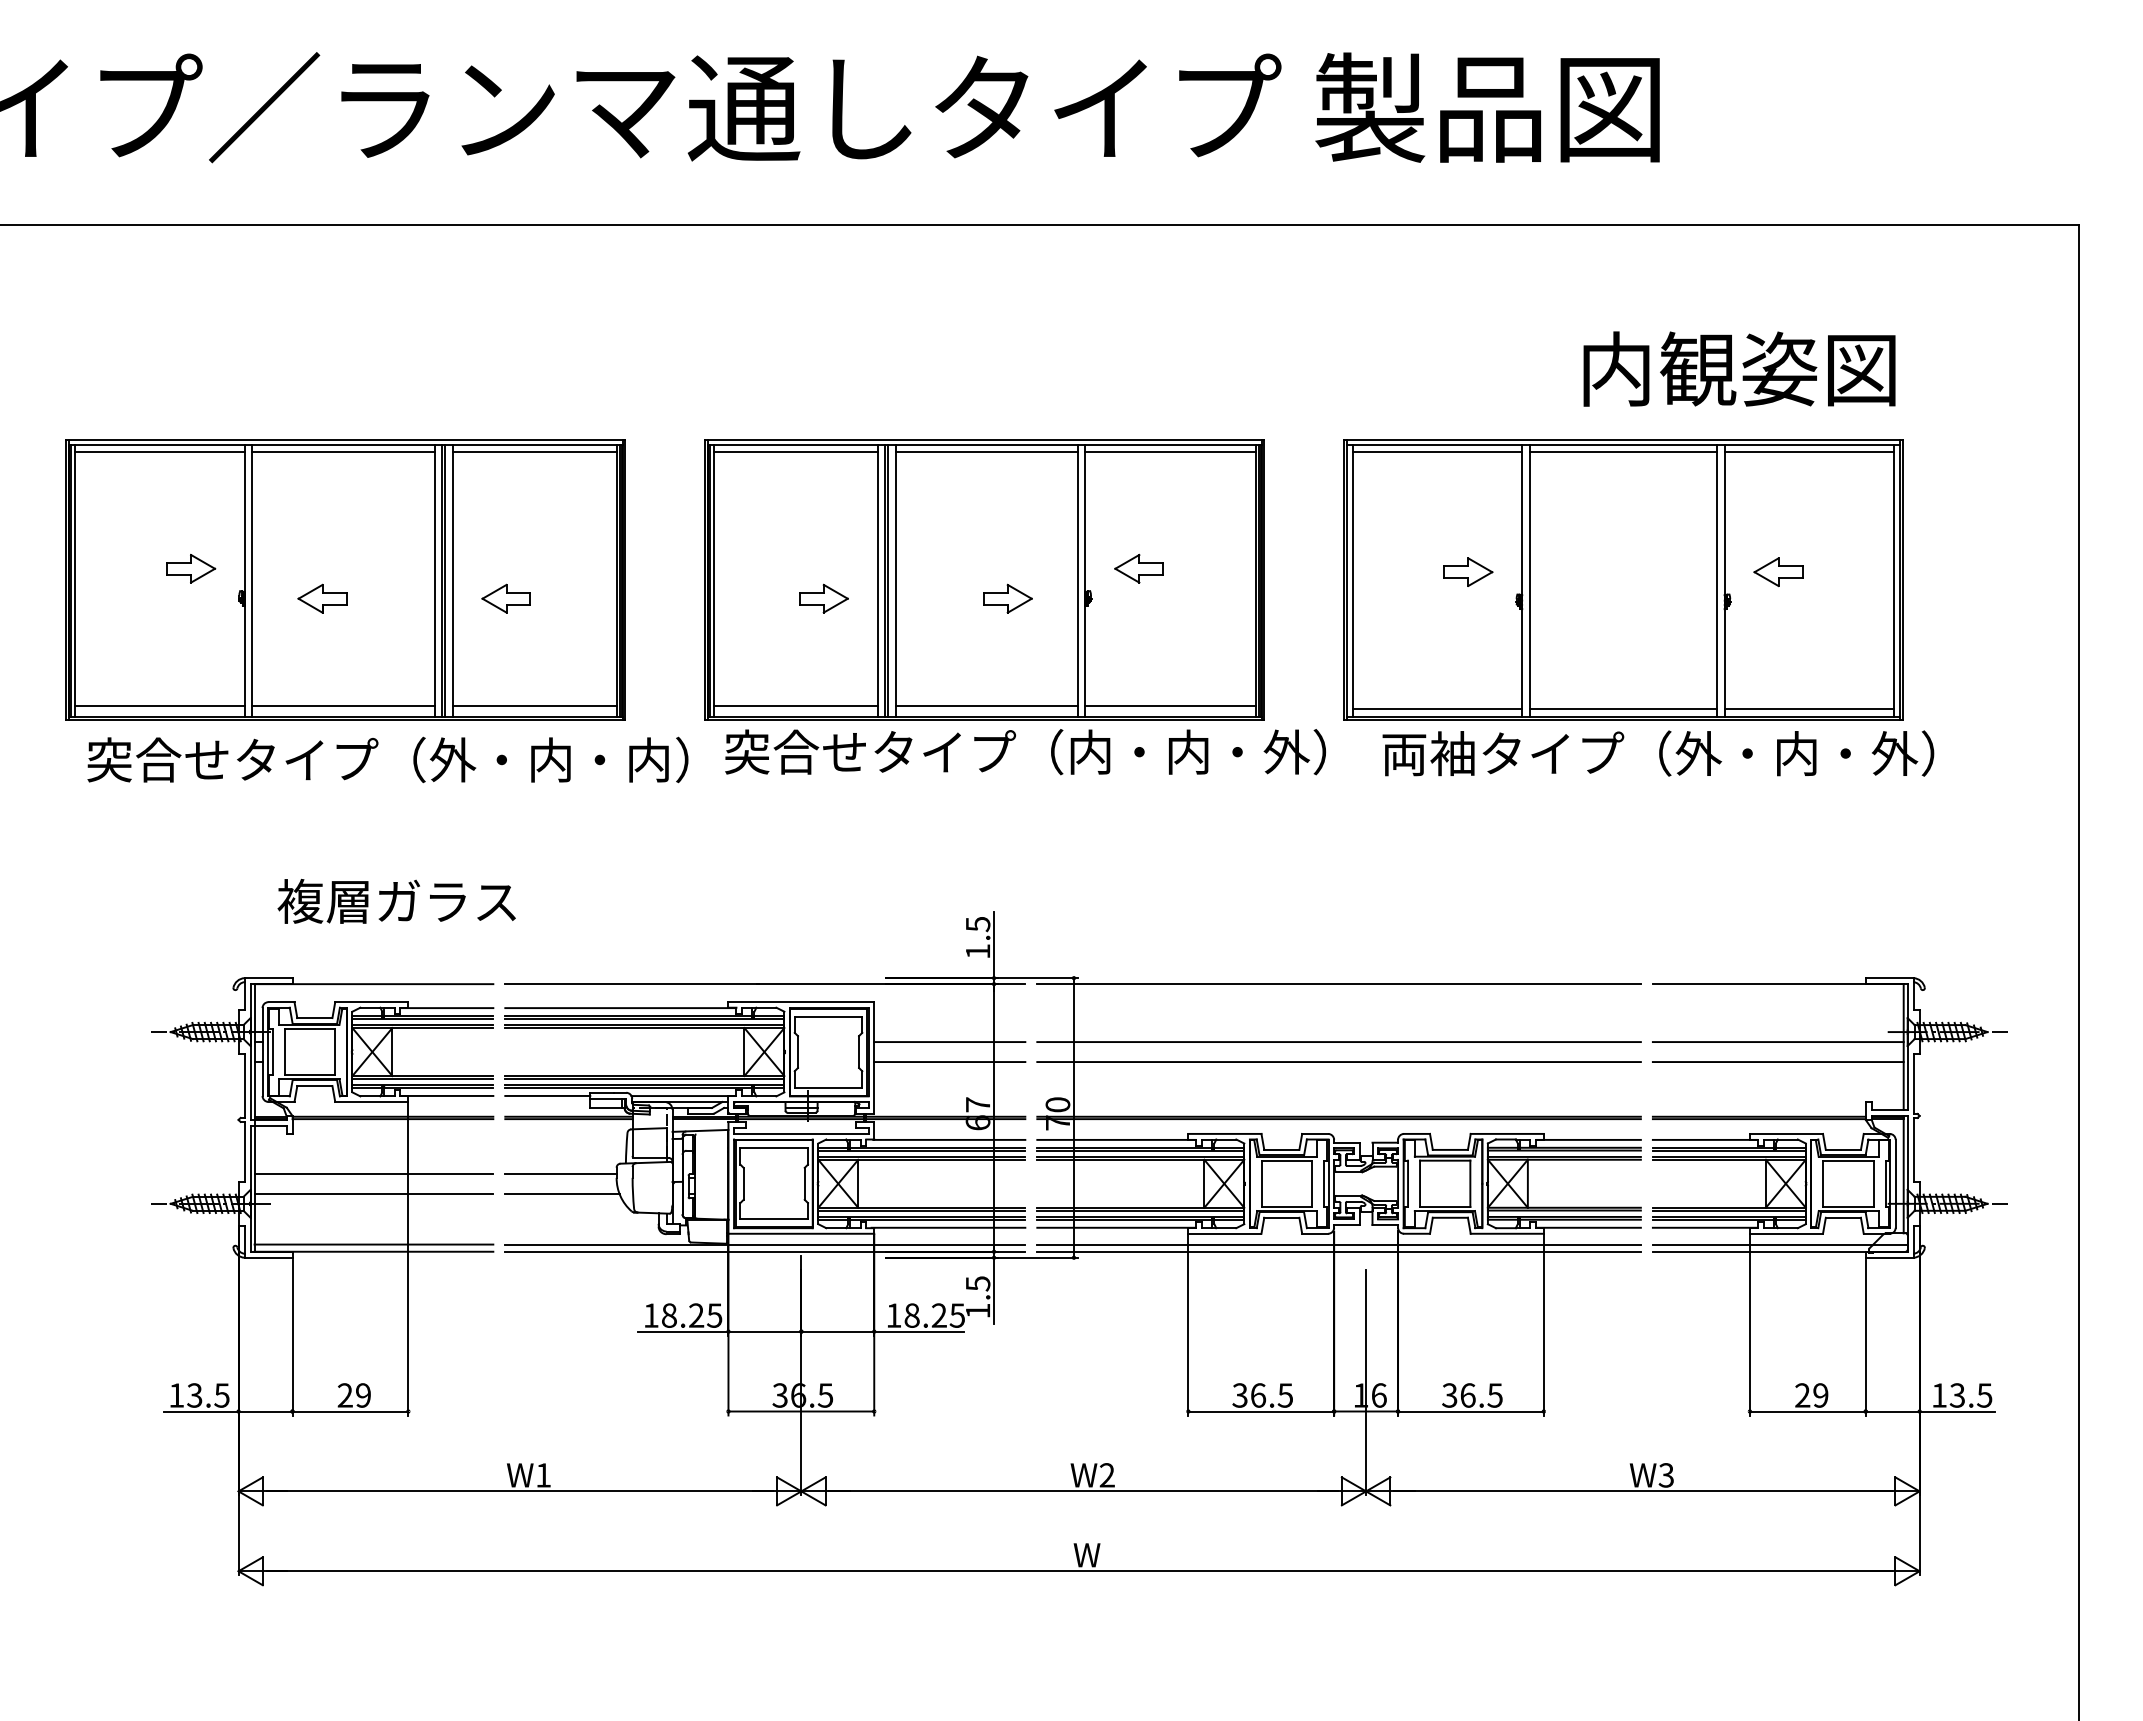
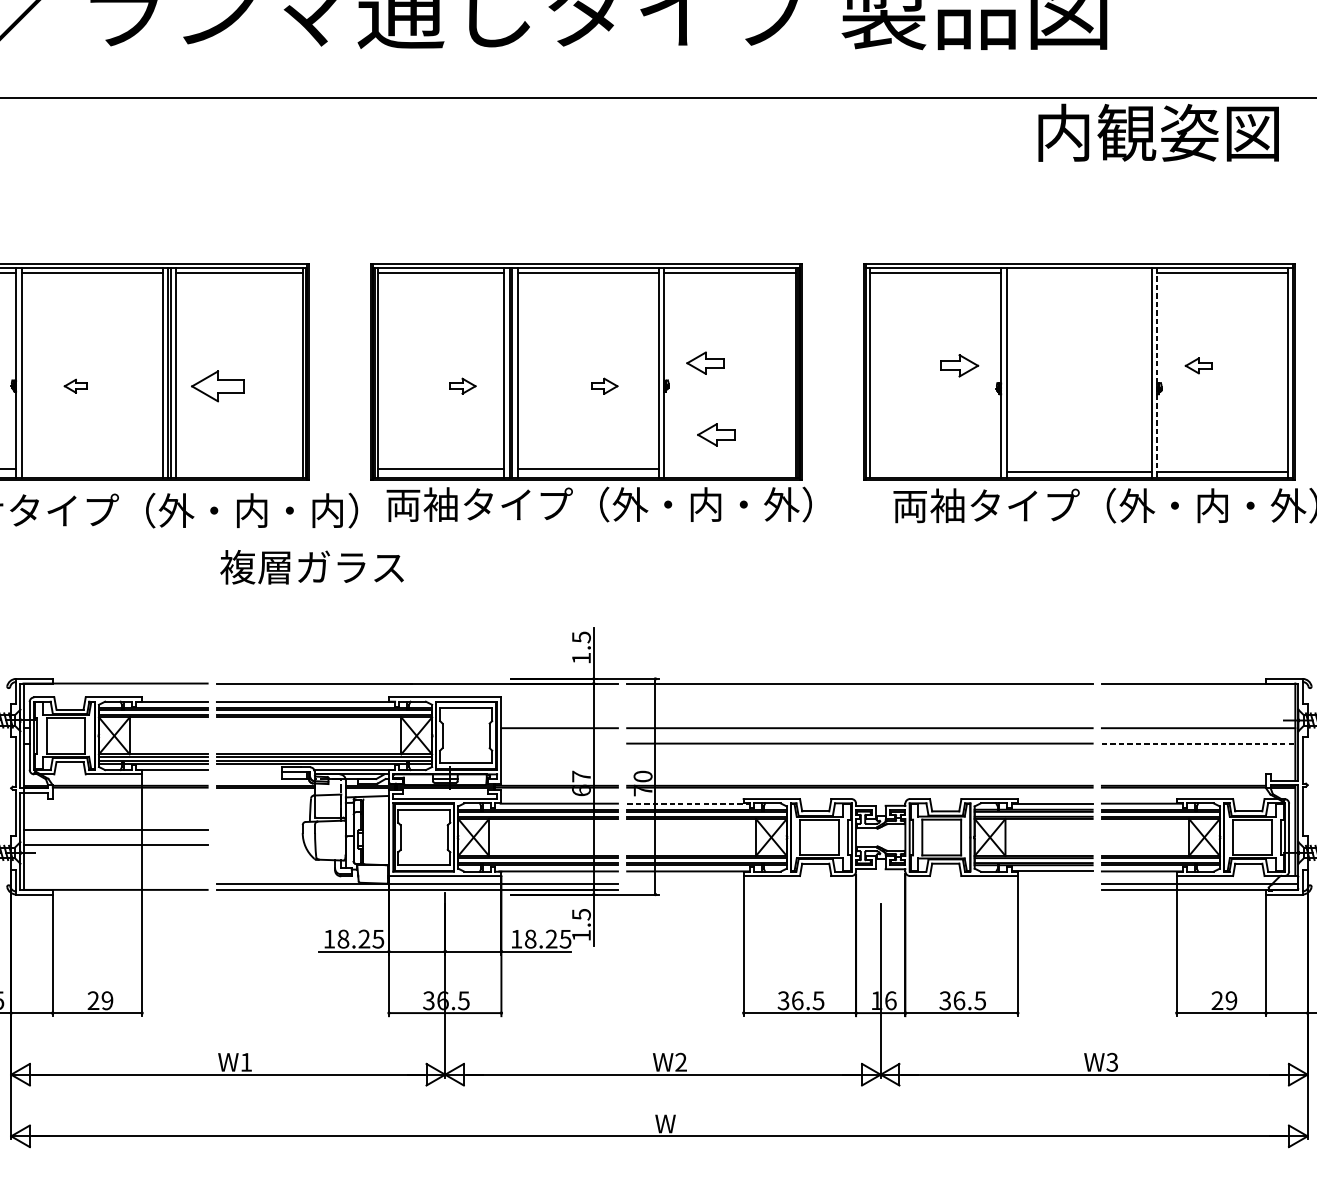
text: (1739, 368) -> (1158, 132), moved
line: (1623, 452) -> (1079, 273), removed
part: (1778, 572) -> (1198, 366), size x0.7
line: (1724, 581) -> (1157, 373), solid -> dashed
part: (322, 598) -> (75, 386), size x0.6
part: (505, 598) -> (217, 386), size x1.4
part: (823, 598) -> (462, 386), size x0.7
part: (1007, 598) -> (604, 386), size x0.7
part: (1152, 661) -> (716, 434), added
line: (343, 705) -> (92, 468), removed
line: (534, 705) -> (239, 468), removed
line: (1170, 705) -> (729, 468), removed
line: (1437, 709) -> (935, 471), removed
text: (1025, 752) -> (618, 504), 突合せタイプ（内・内・外） -> 両袖タイプ（外・内・外）
text: (396, 901) -> (311, 567), moved
line: (949, 1062) -> (559, 743), removed
line: (1778, 1062) -> (1198, 743), solid -> dashed
line: (547, 1095) -> (249, 769), removed
line: (1116, 1139) -> (688, 803), solid -> dashed
line: (560, 1173) -> (259, 829), removed
line: (562, 1193) -> (261, 844), removed
line: (373, 1244) -> (115, 884), removed
line: (1338, 1244) -> (859, 884), removed
line: (1338, 1251) -> (859, 889), removed

